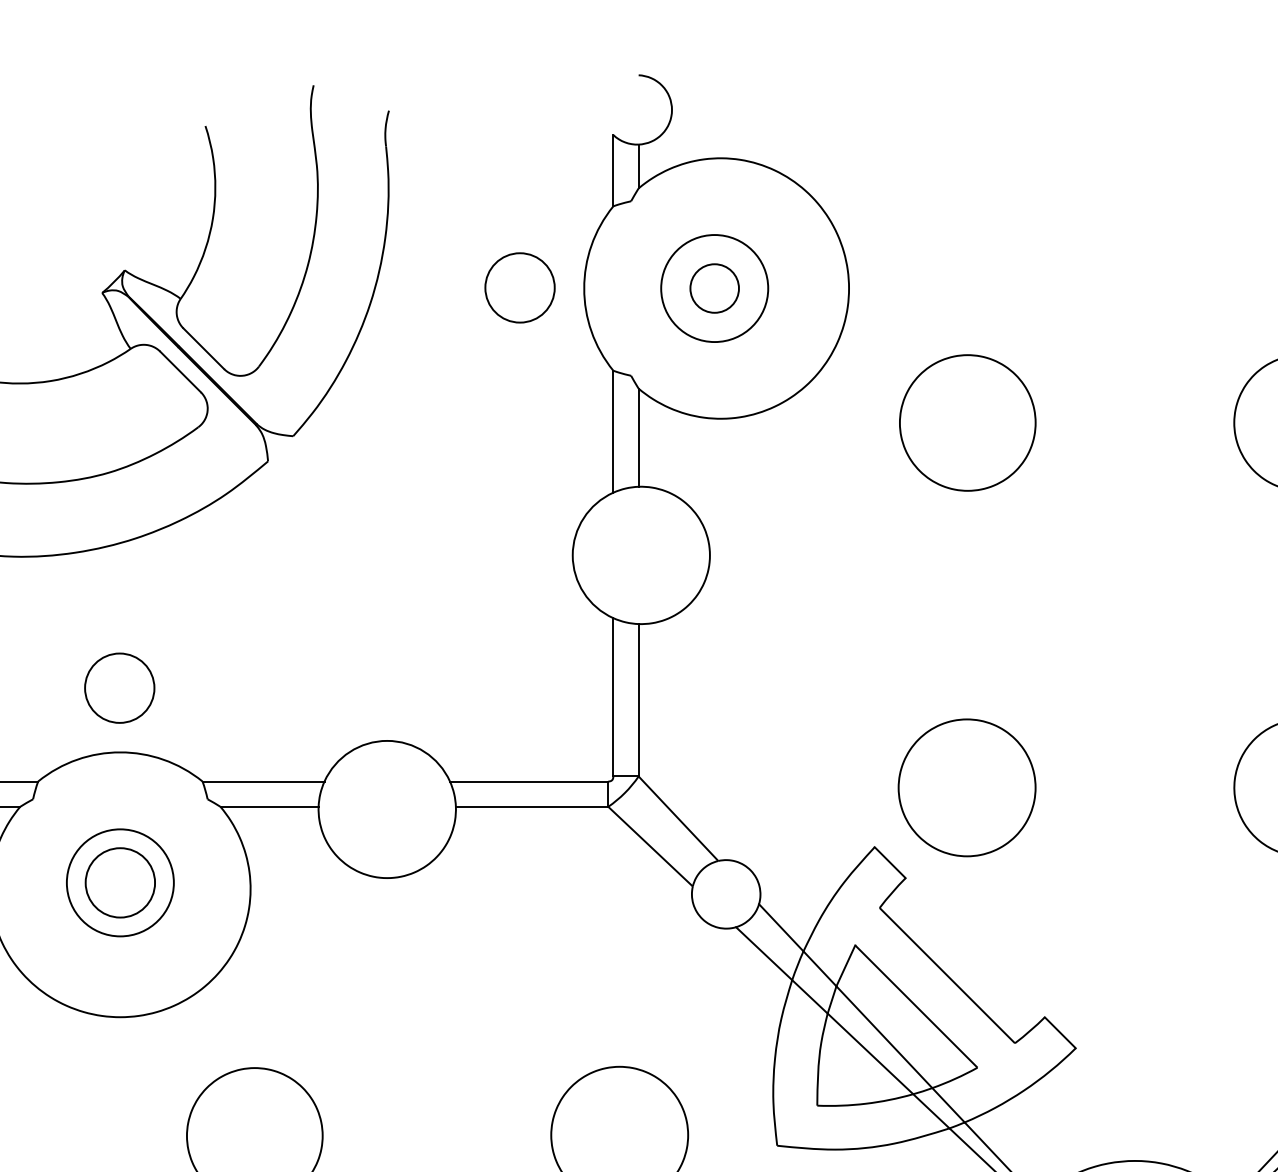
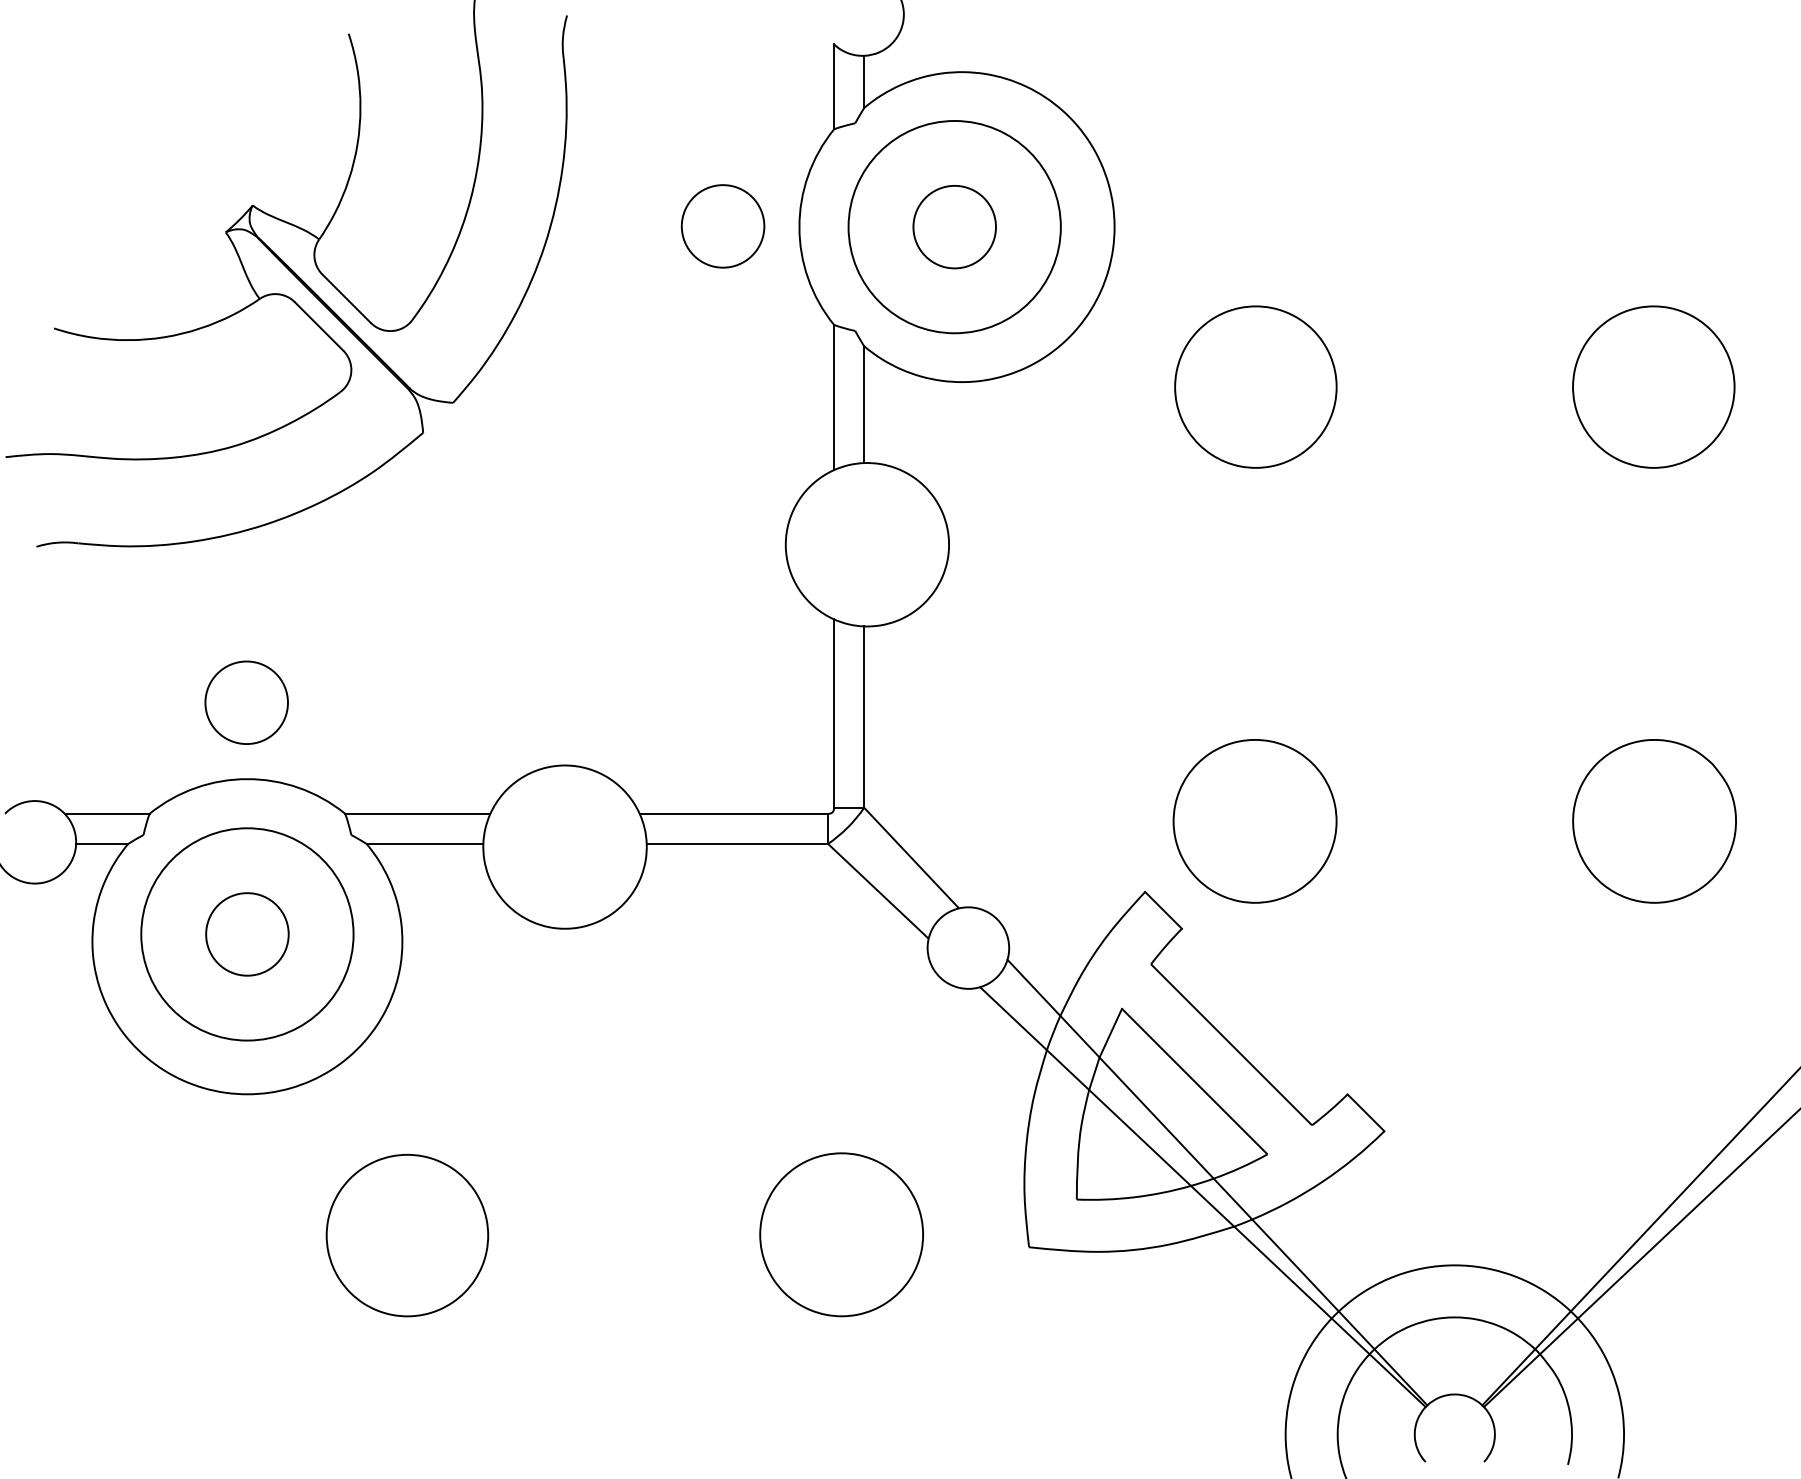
circle: (714, 288) -> (954, 226), size x1.43
circle: (714, 288) -> (954, 227), size x1.67
circle: (120, 882) -> (247, 934), size x1.67

